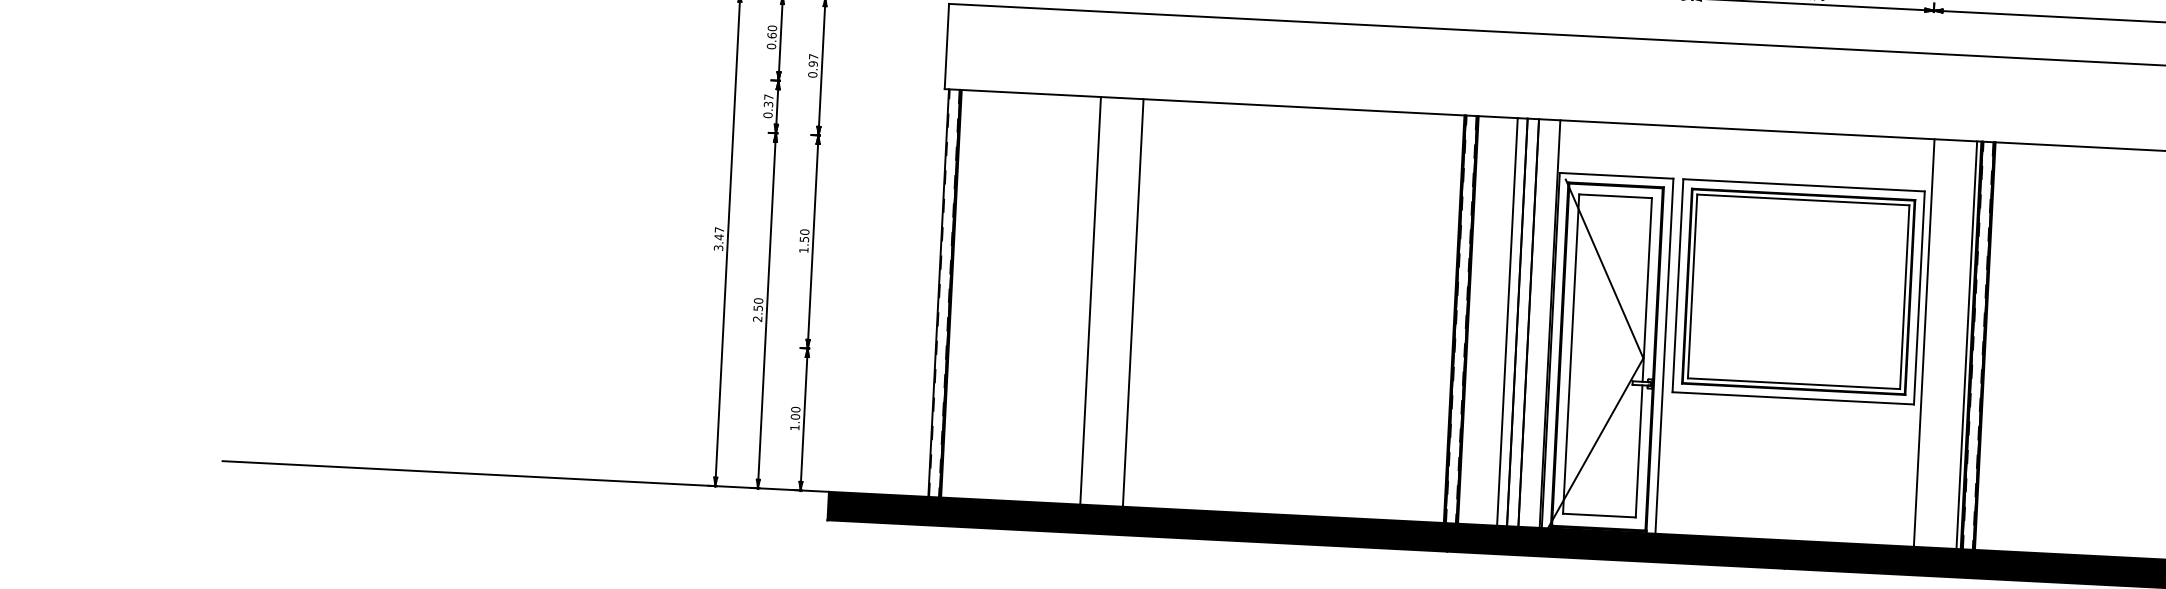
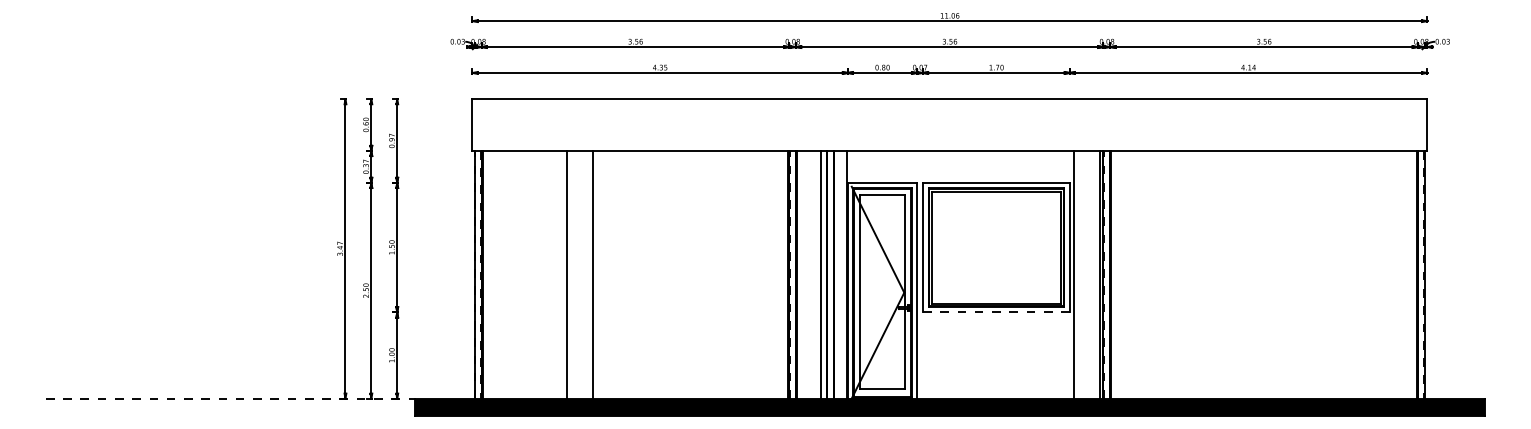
line: (1791, 398) -> (995, 312), solid -> dashed
line: (526, 476) -> (230, 398), solid -> dashed

